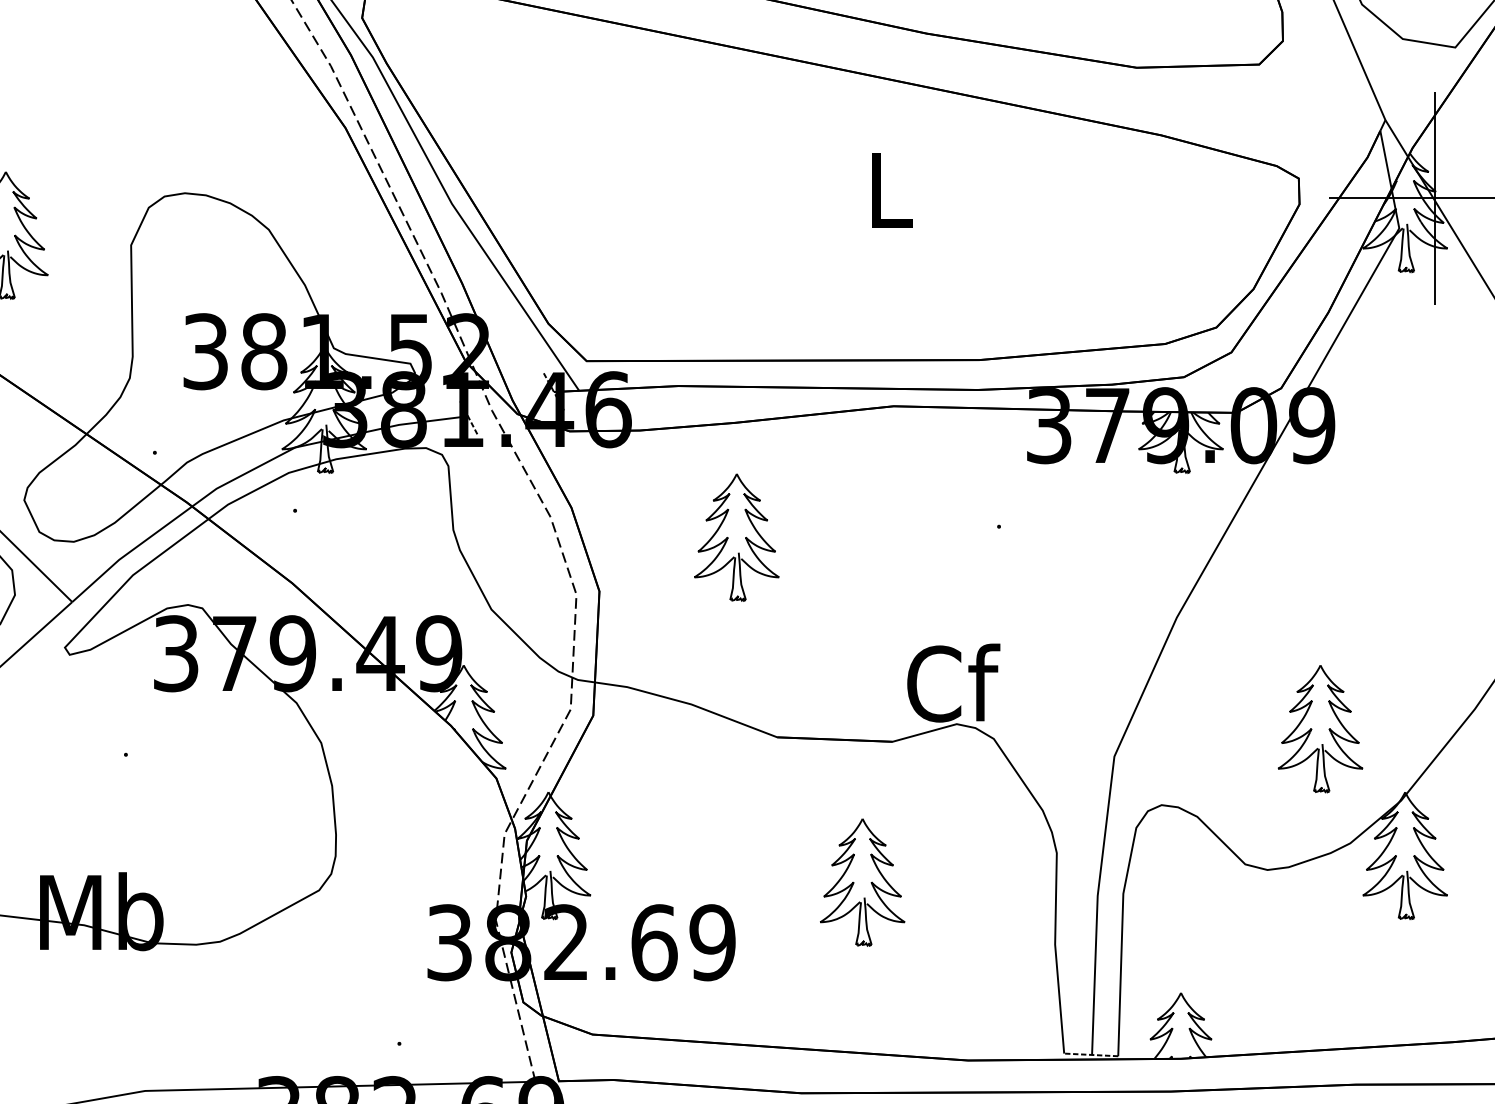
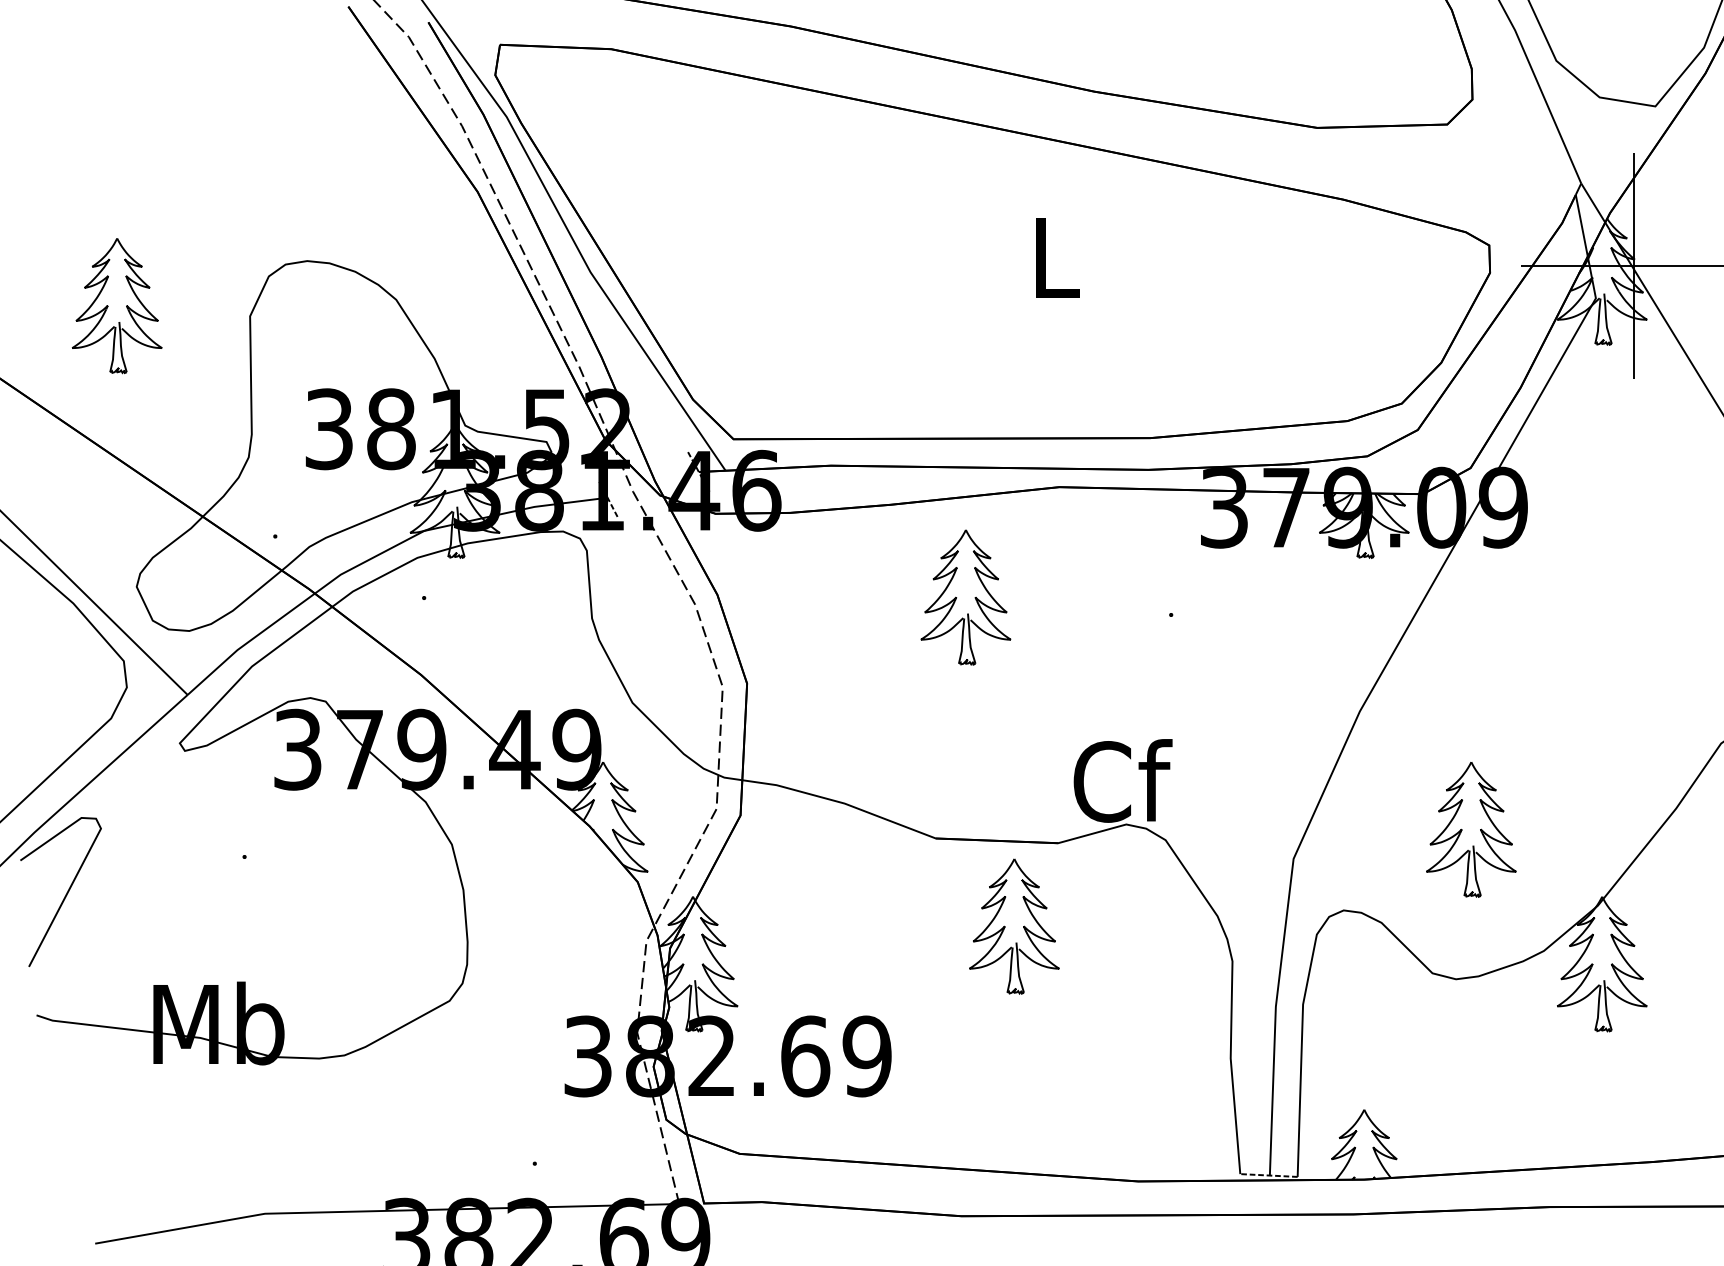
part: (736, 537) -> (965, 597), moved
part: (1320, 728) -> (1471, 829), moved
part: (862, 882) -> (1014, 926), moved

